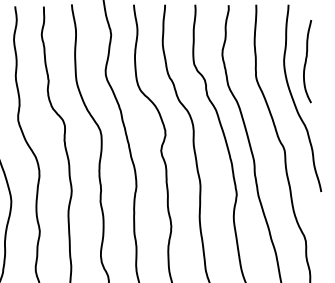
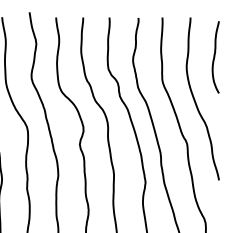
curve: (306, 61) -> (214, 57), moved

